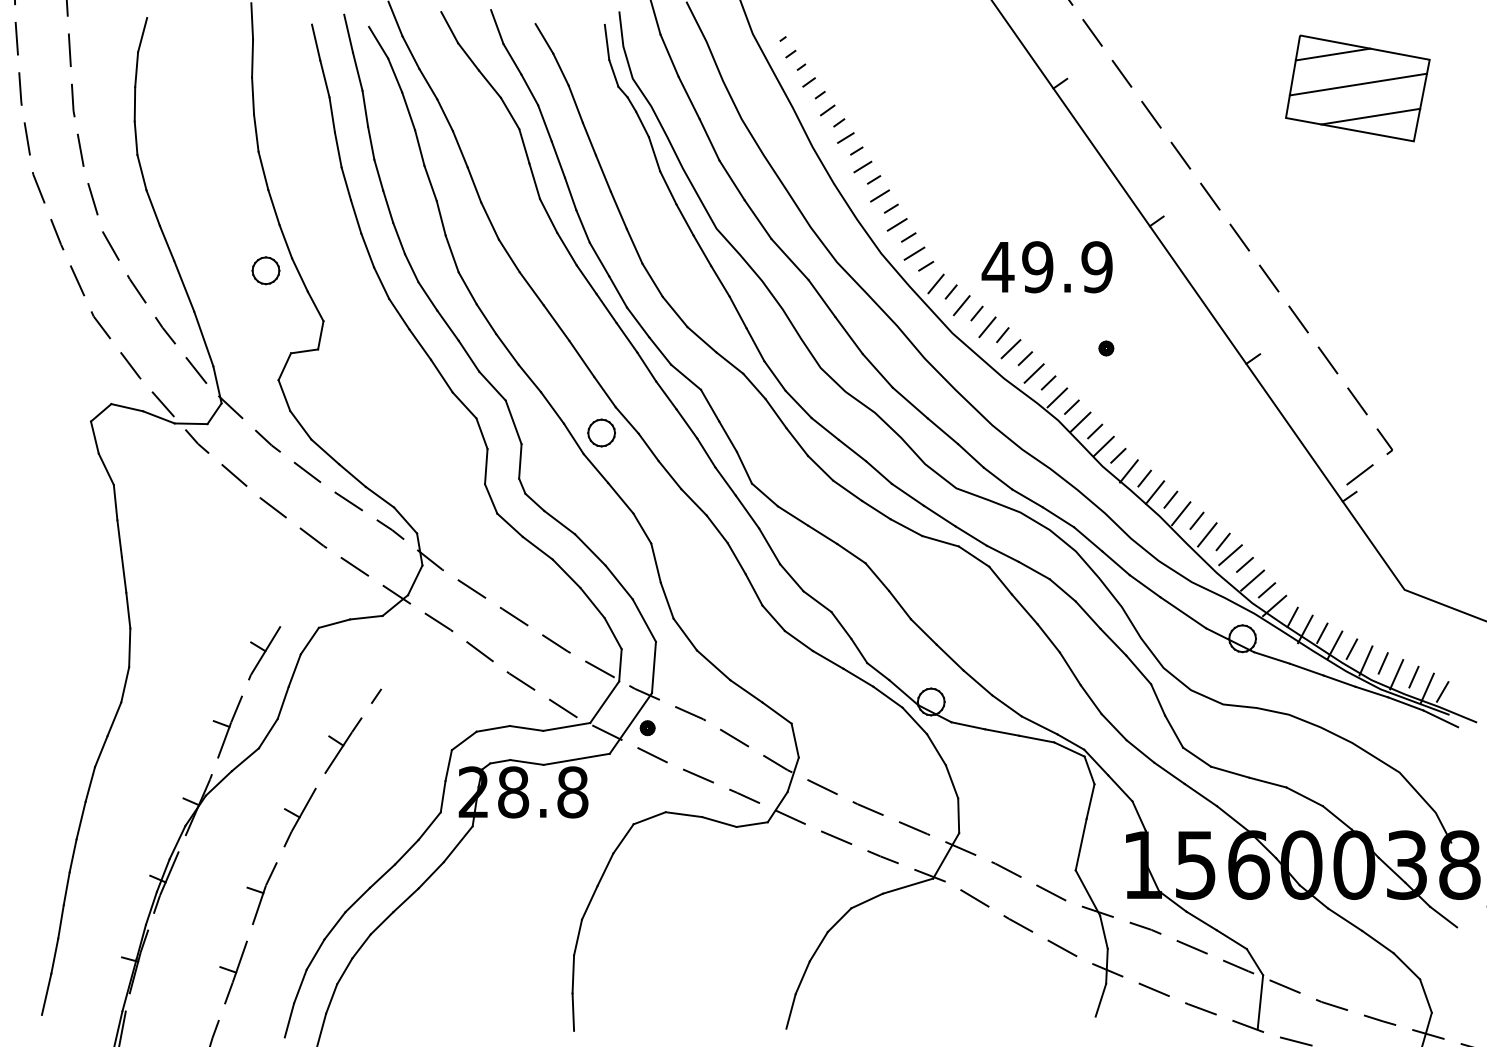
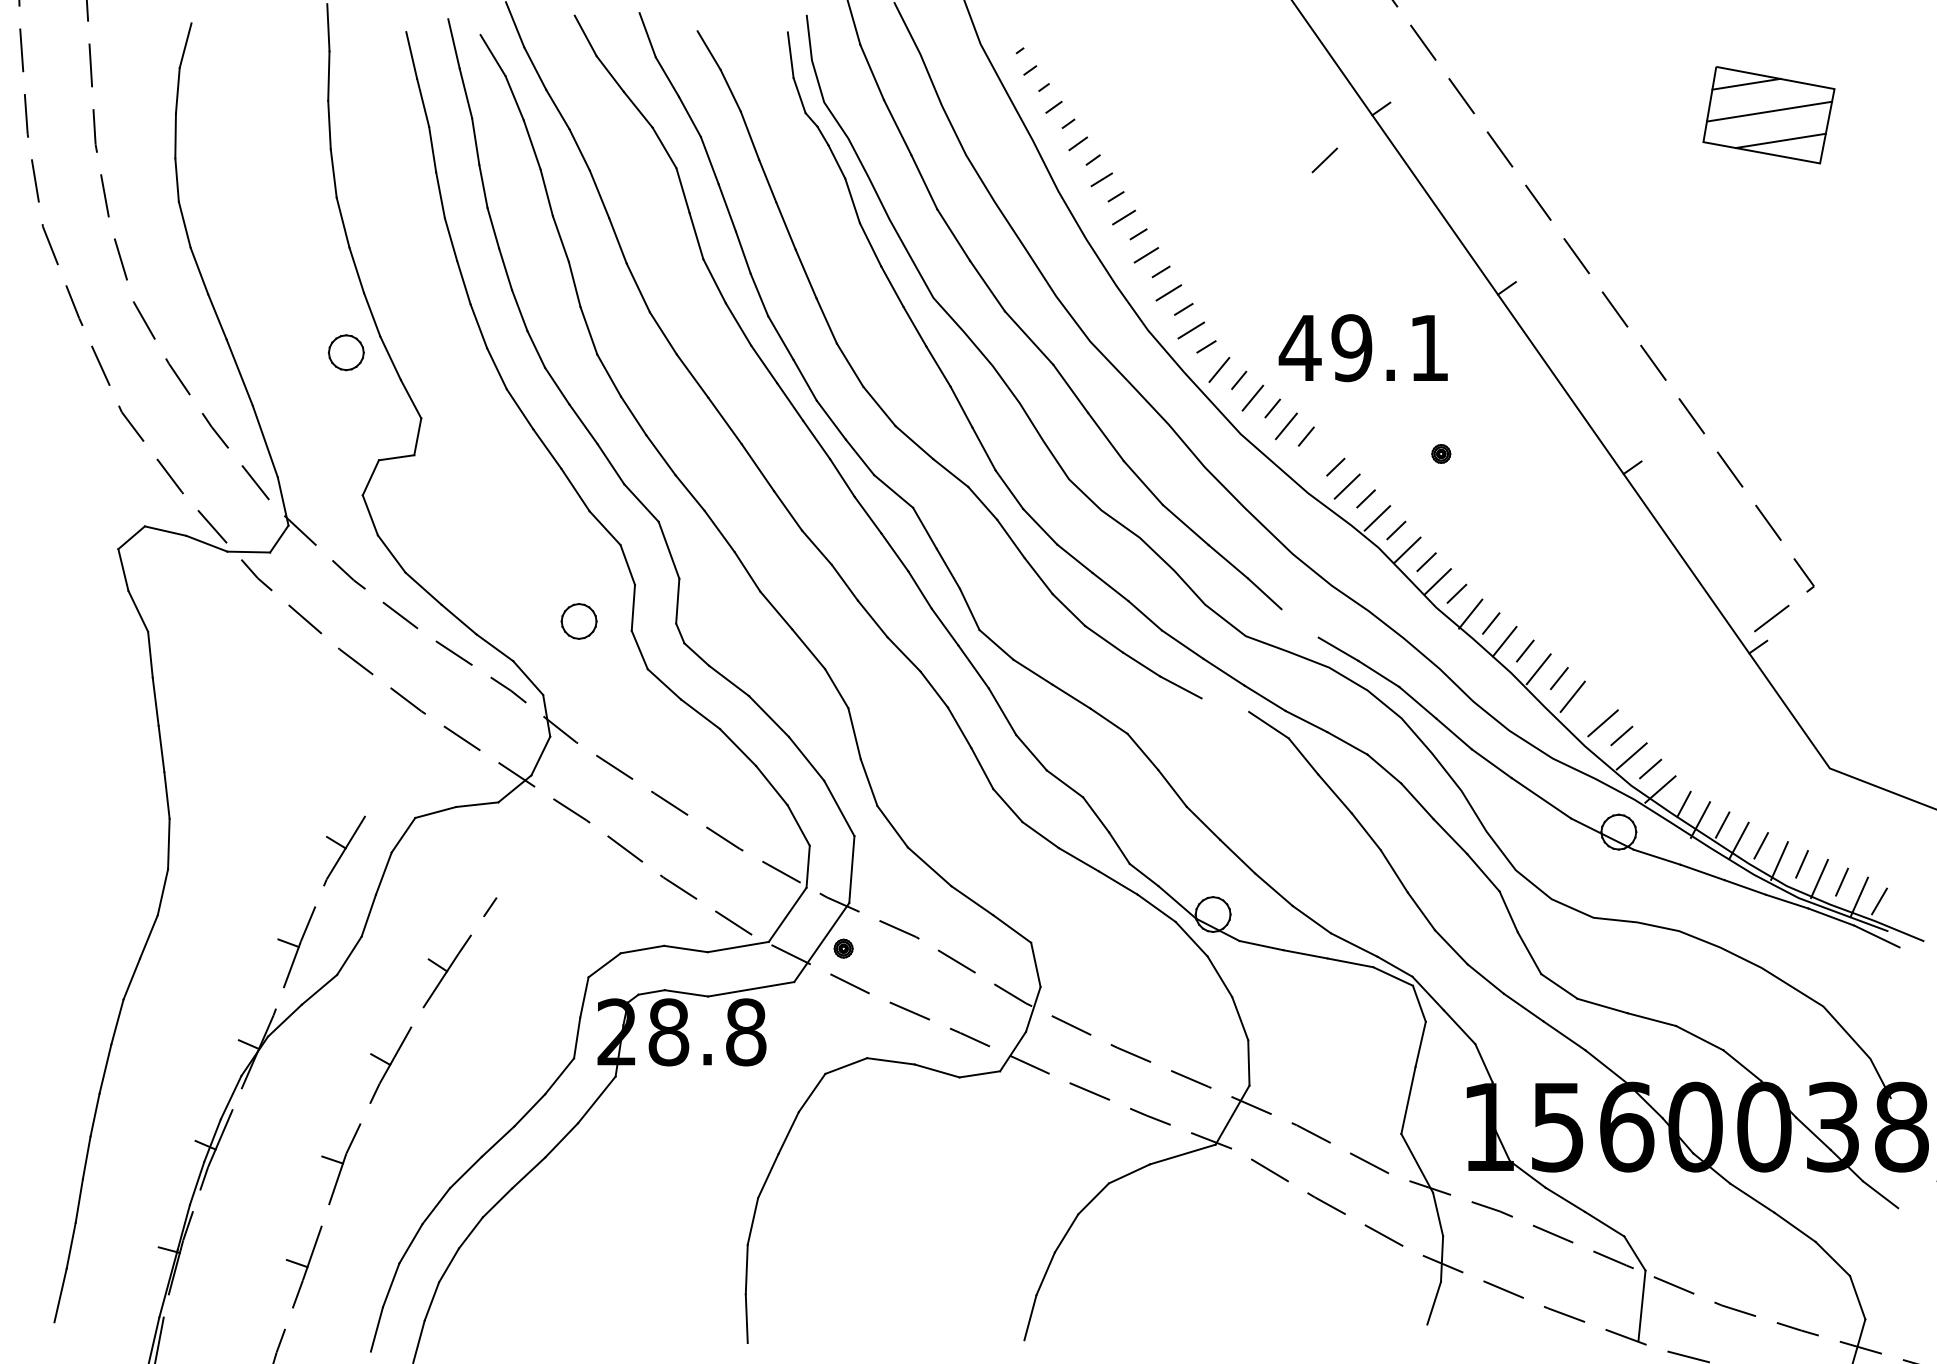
part: (1357, 88) -> (1768, 115), size x0.7
text: (1096, 267) -> (1428, 348), 49.9 -> 49.1
line: (1010, 349) -> (1324, 160), moved
part: (601, 432) -> (578, 620), moved
line: (997, 478) -> (1299, 623), removed
line: (940, 541) -> (1225, 705), removed
line: (1222, 541) -> (1592, 705), removed

